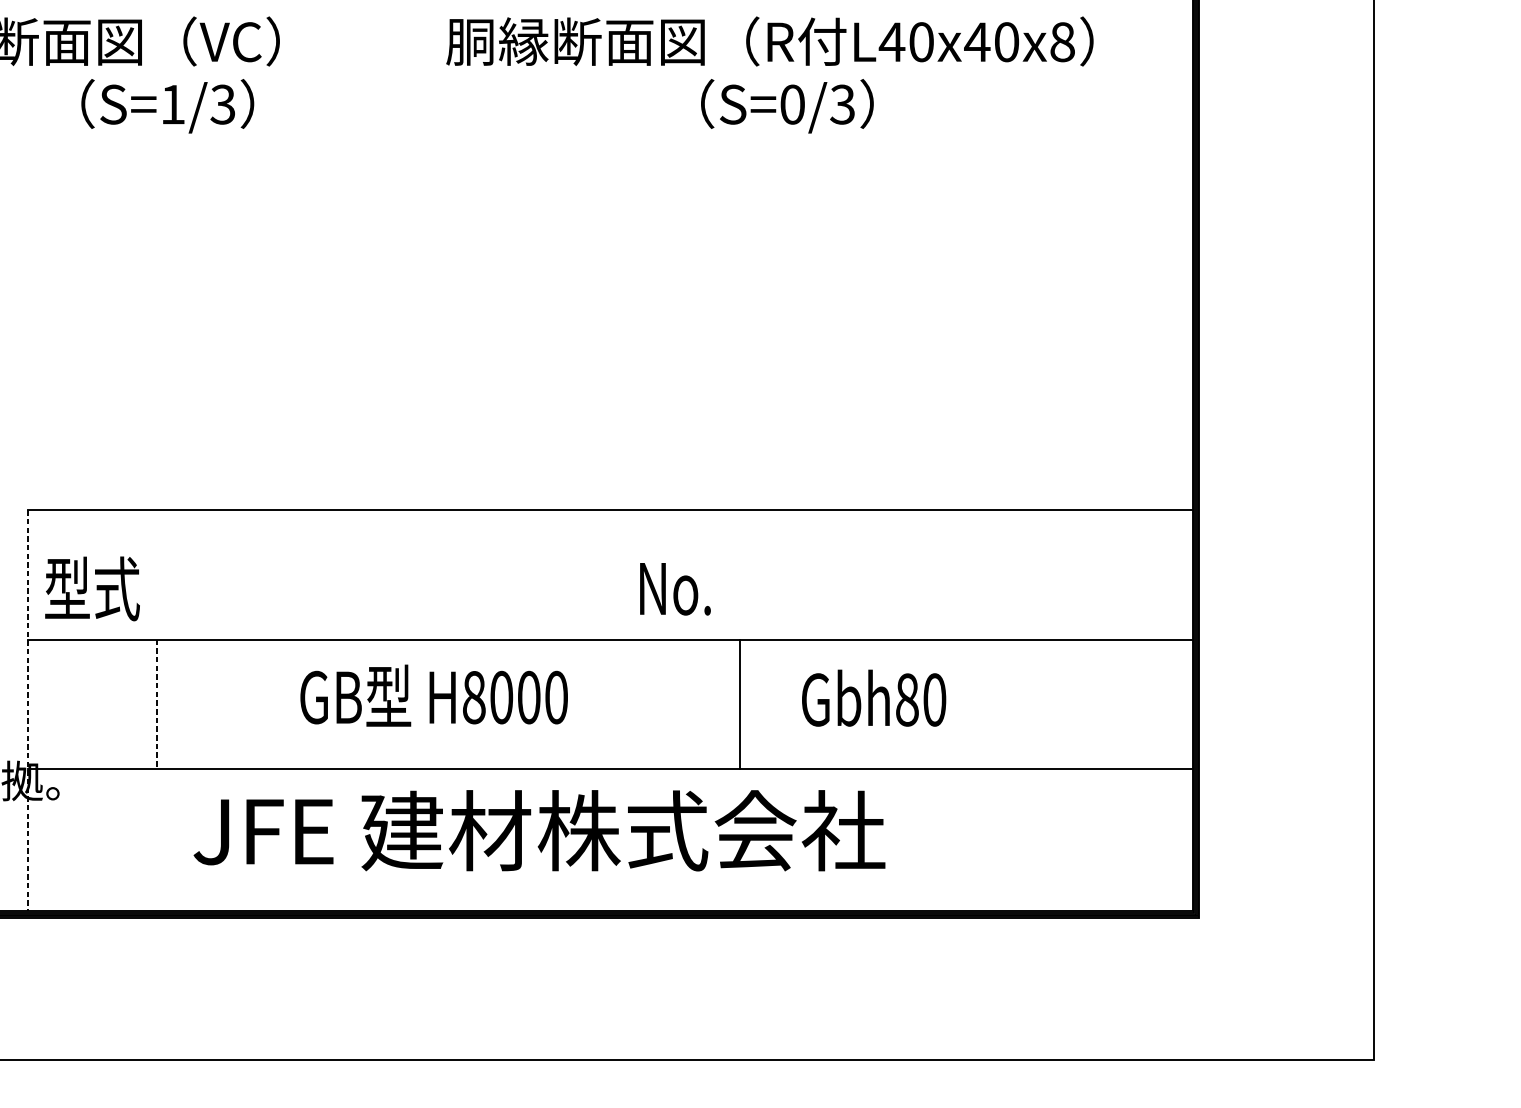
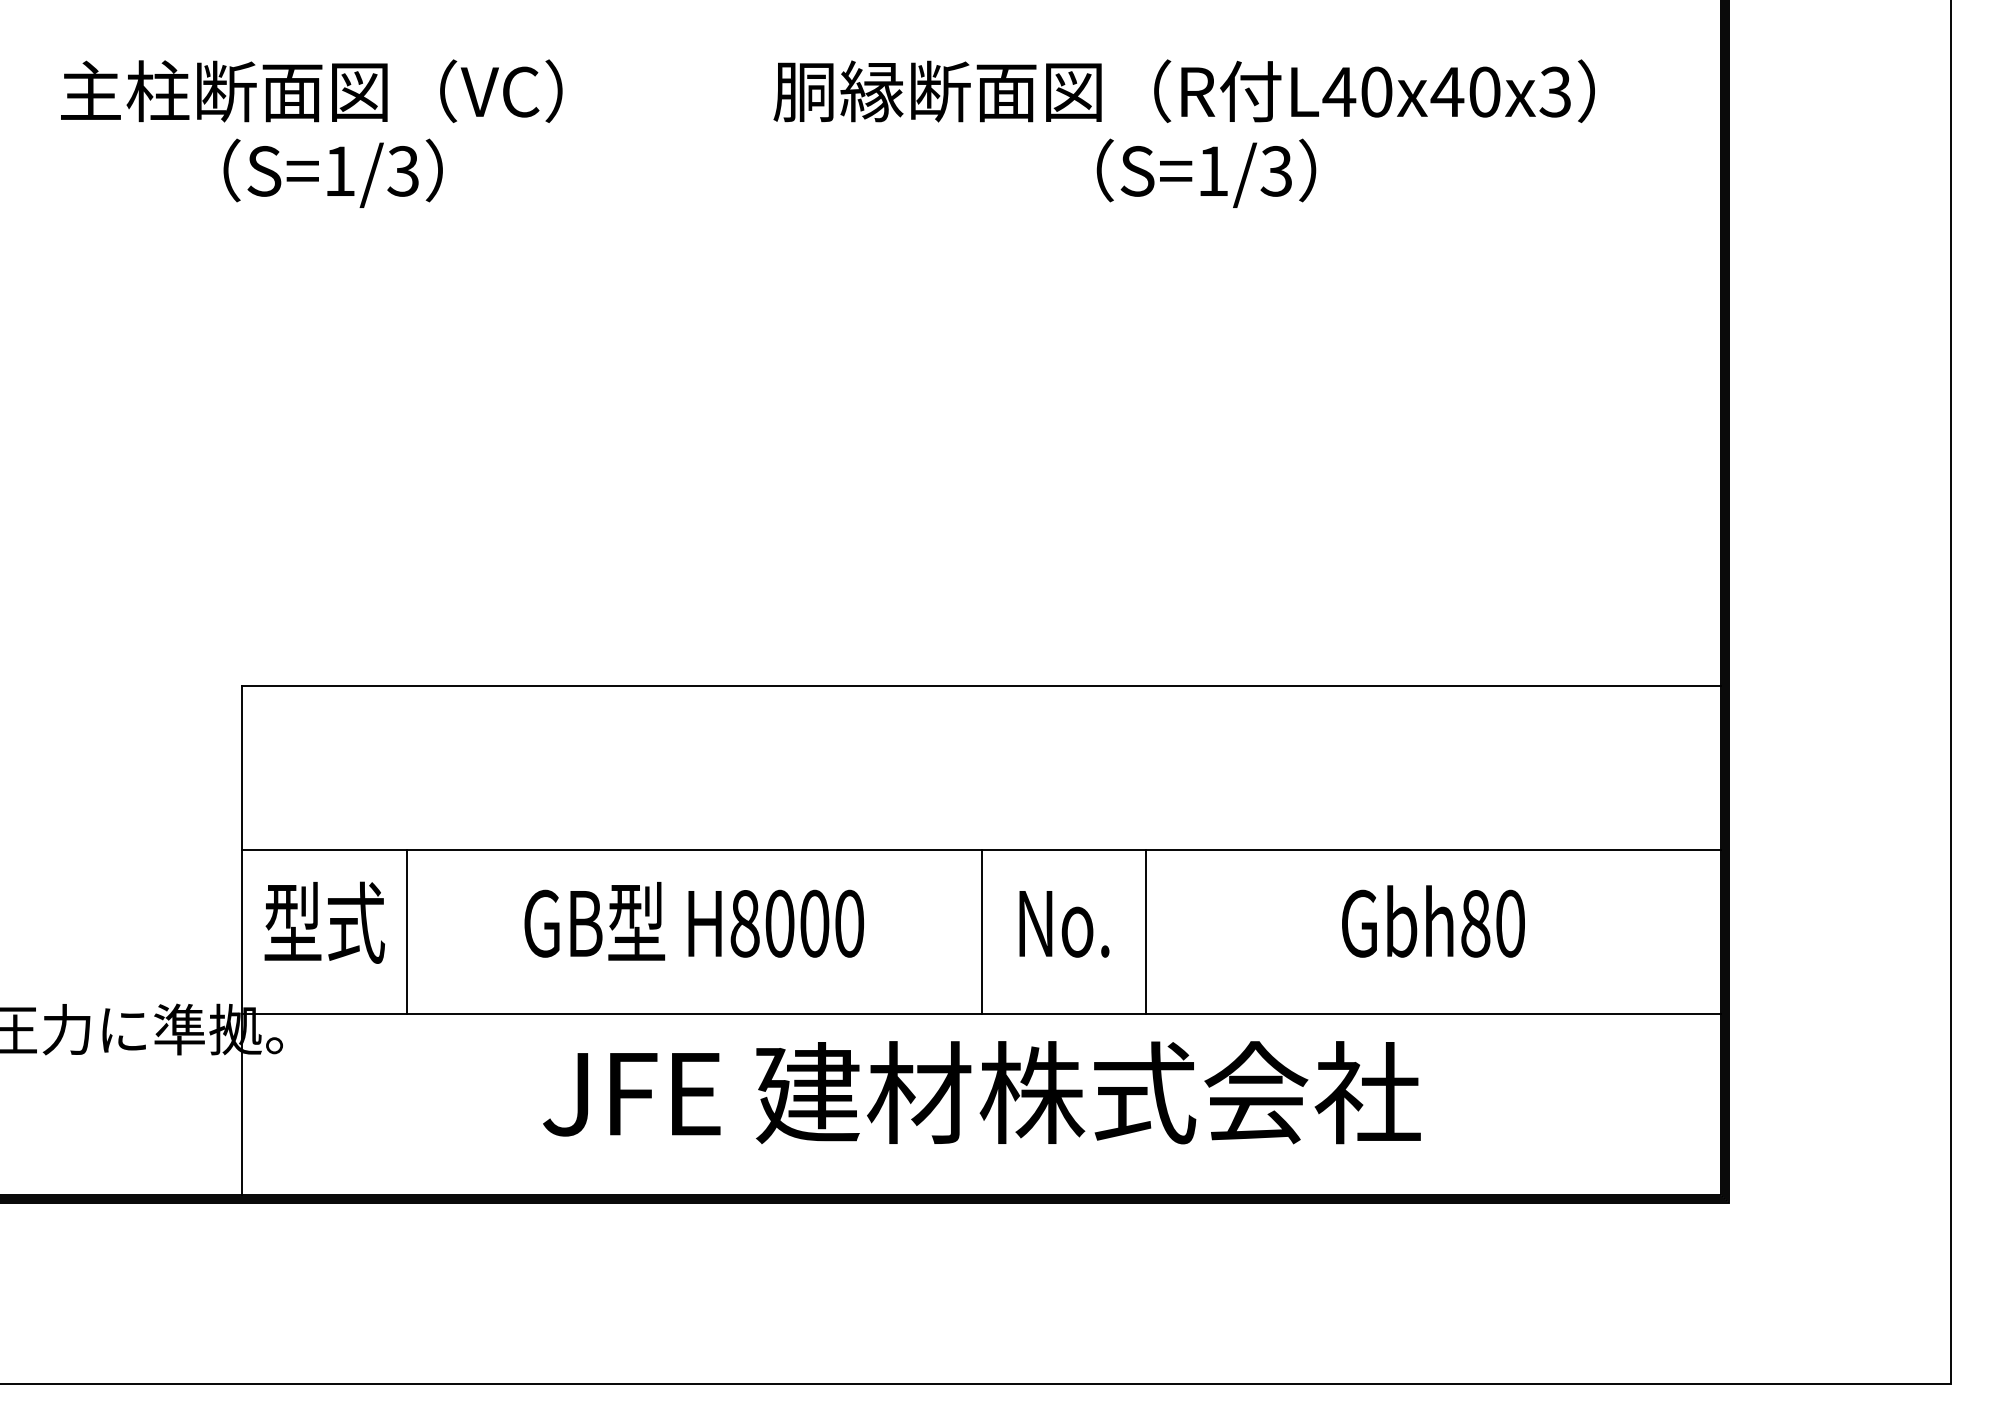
text: (1062, 41) -> (1555, 91), L40x40x8 -> L40x40x3
text: (792, 104) -> (1213, 171), S=0/3 -> S=1/3
text: (167, 105) -> (332, 172), moved
text: (92, 588) -> (324, 922), moved
text: (675, 589) -> (1064, 924), moved
text: (433, 695) -> (693, 921), moved
text: (874, 698) -> (1433, 921), moved
line: (156, 704) -> (406, 932), dashed -> solid
line: (610, 704) -> (981, 932), added
line: (27, 710) -> (242, 940), dashed -> solid
text: (539, 830) -> (981, 1092), moved

